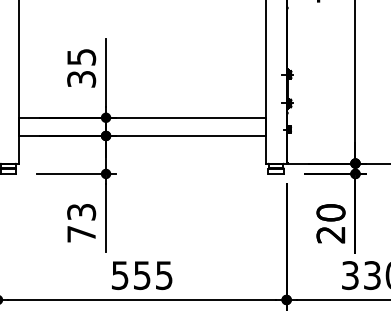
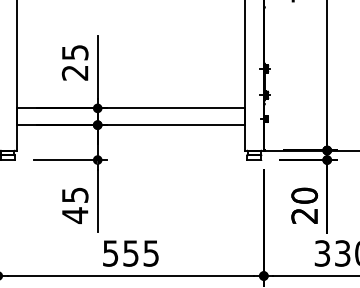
text: (81, 78) -> (75, 72), 35 -> 25
text: (80, 223) -> (74, 205), 73 -> 45

